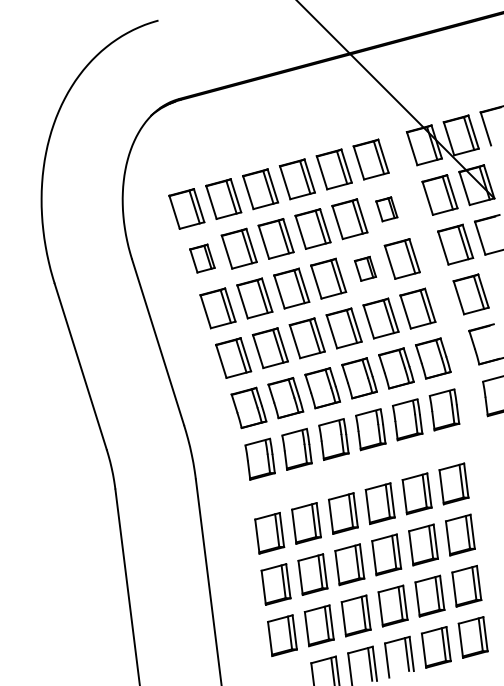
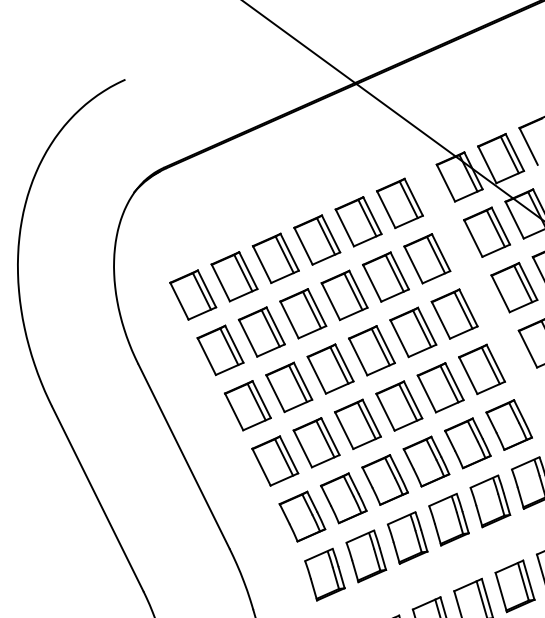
part: (386, 209) -> (427, 259), size x1.67
part: (202, 258) -> (220, 350), size x1.43
part: (365, 268) -> (413, 331), size x1.67

